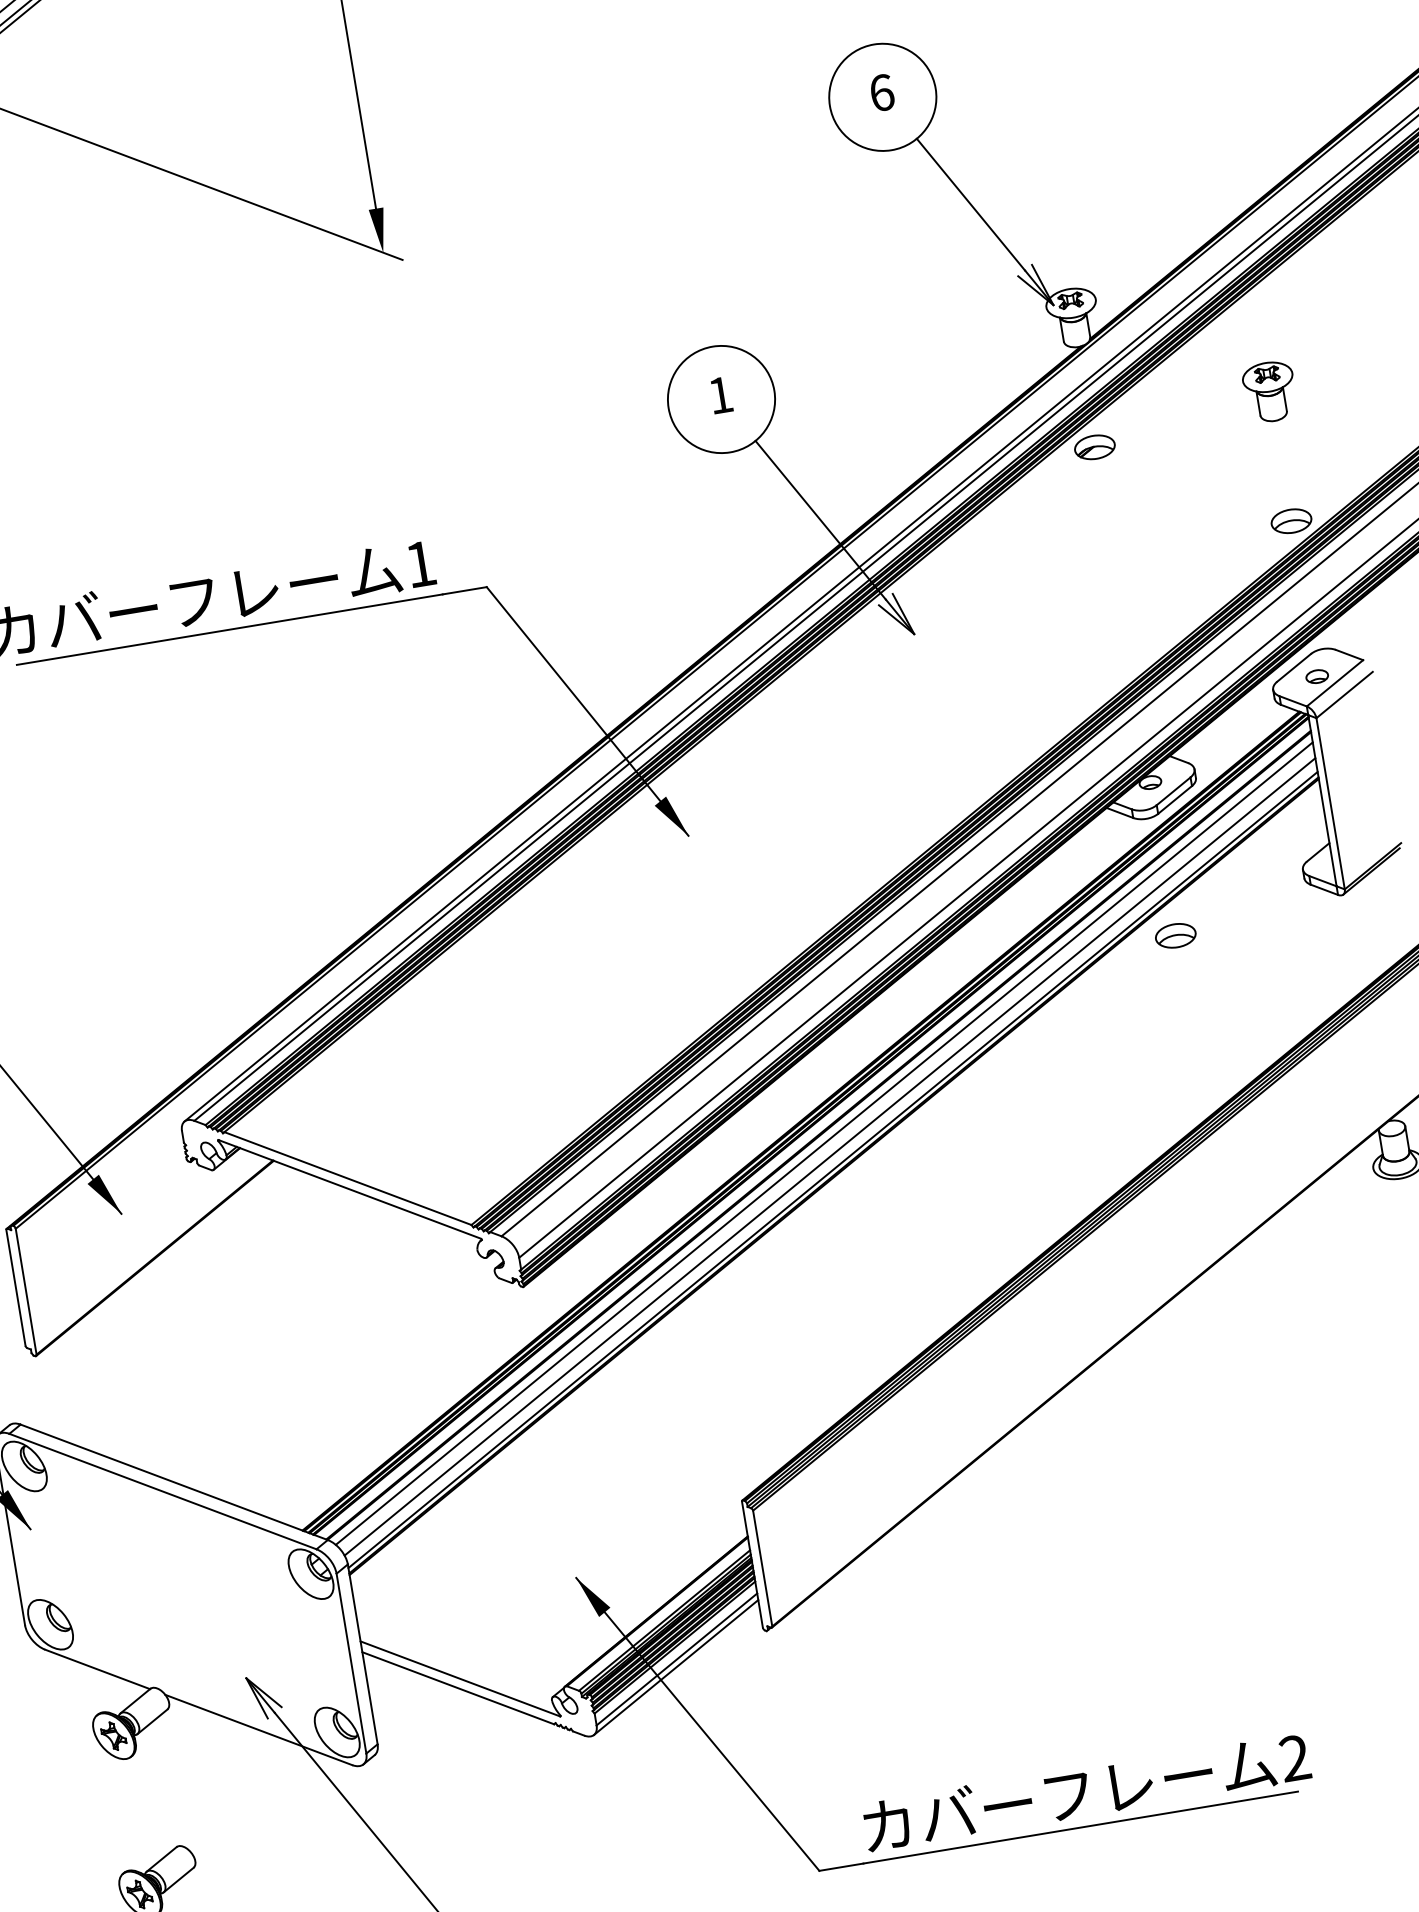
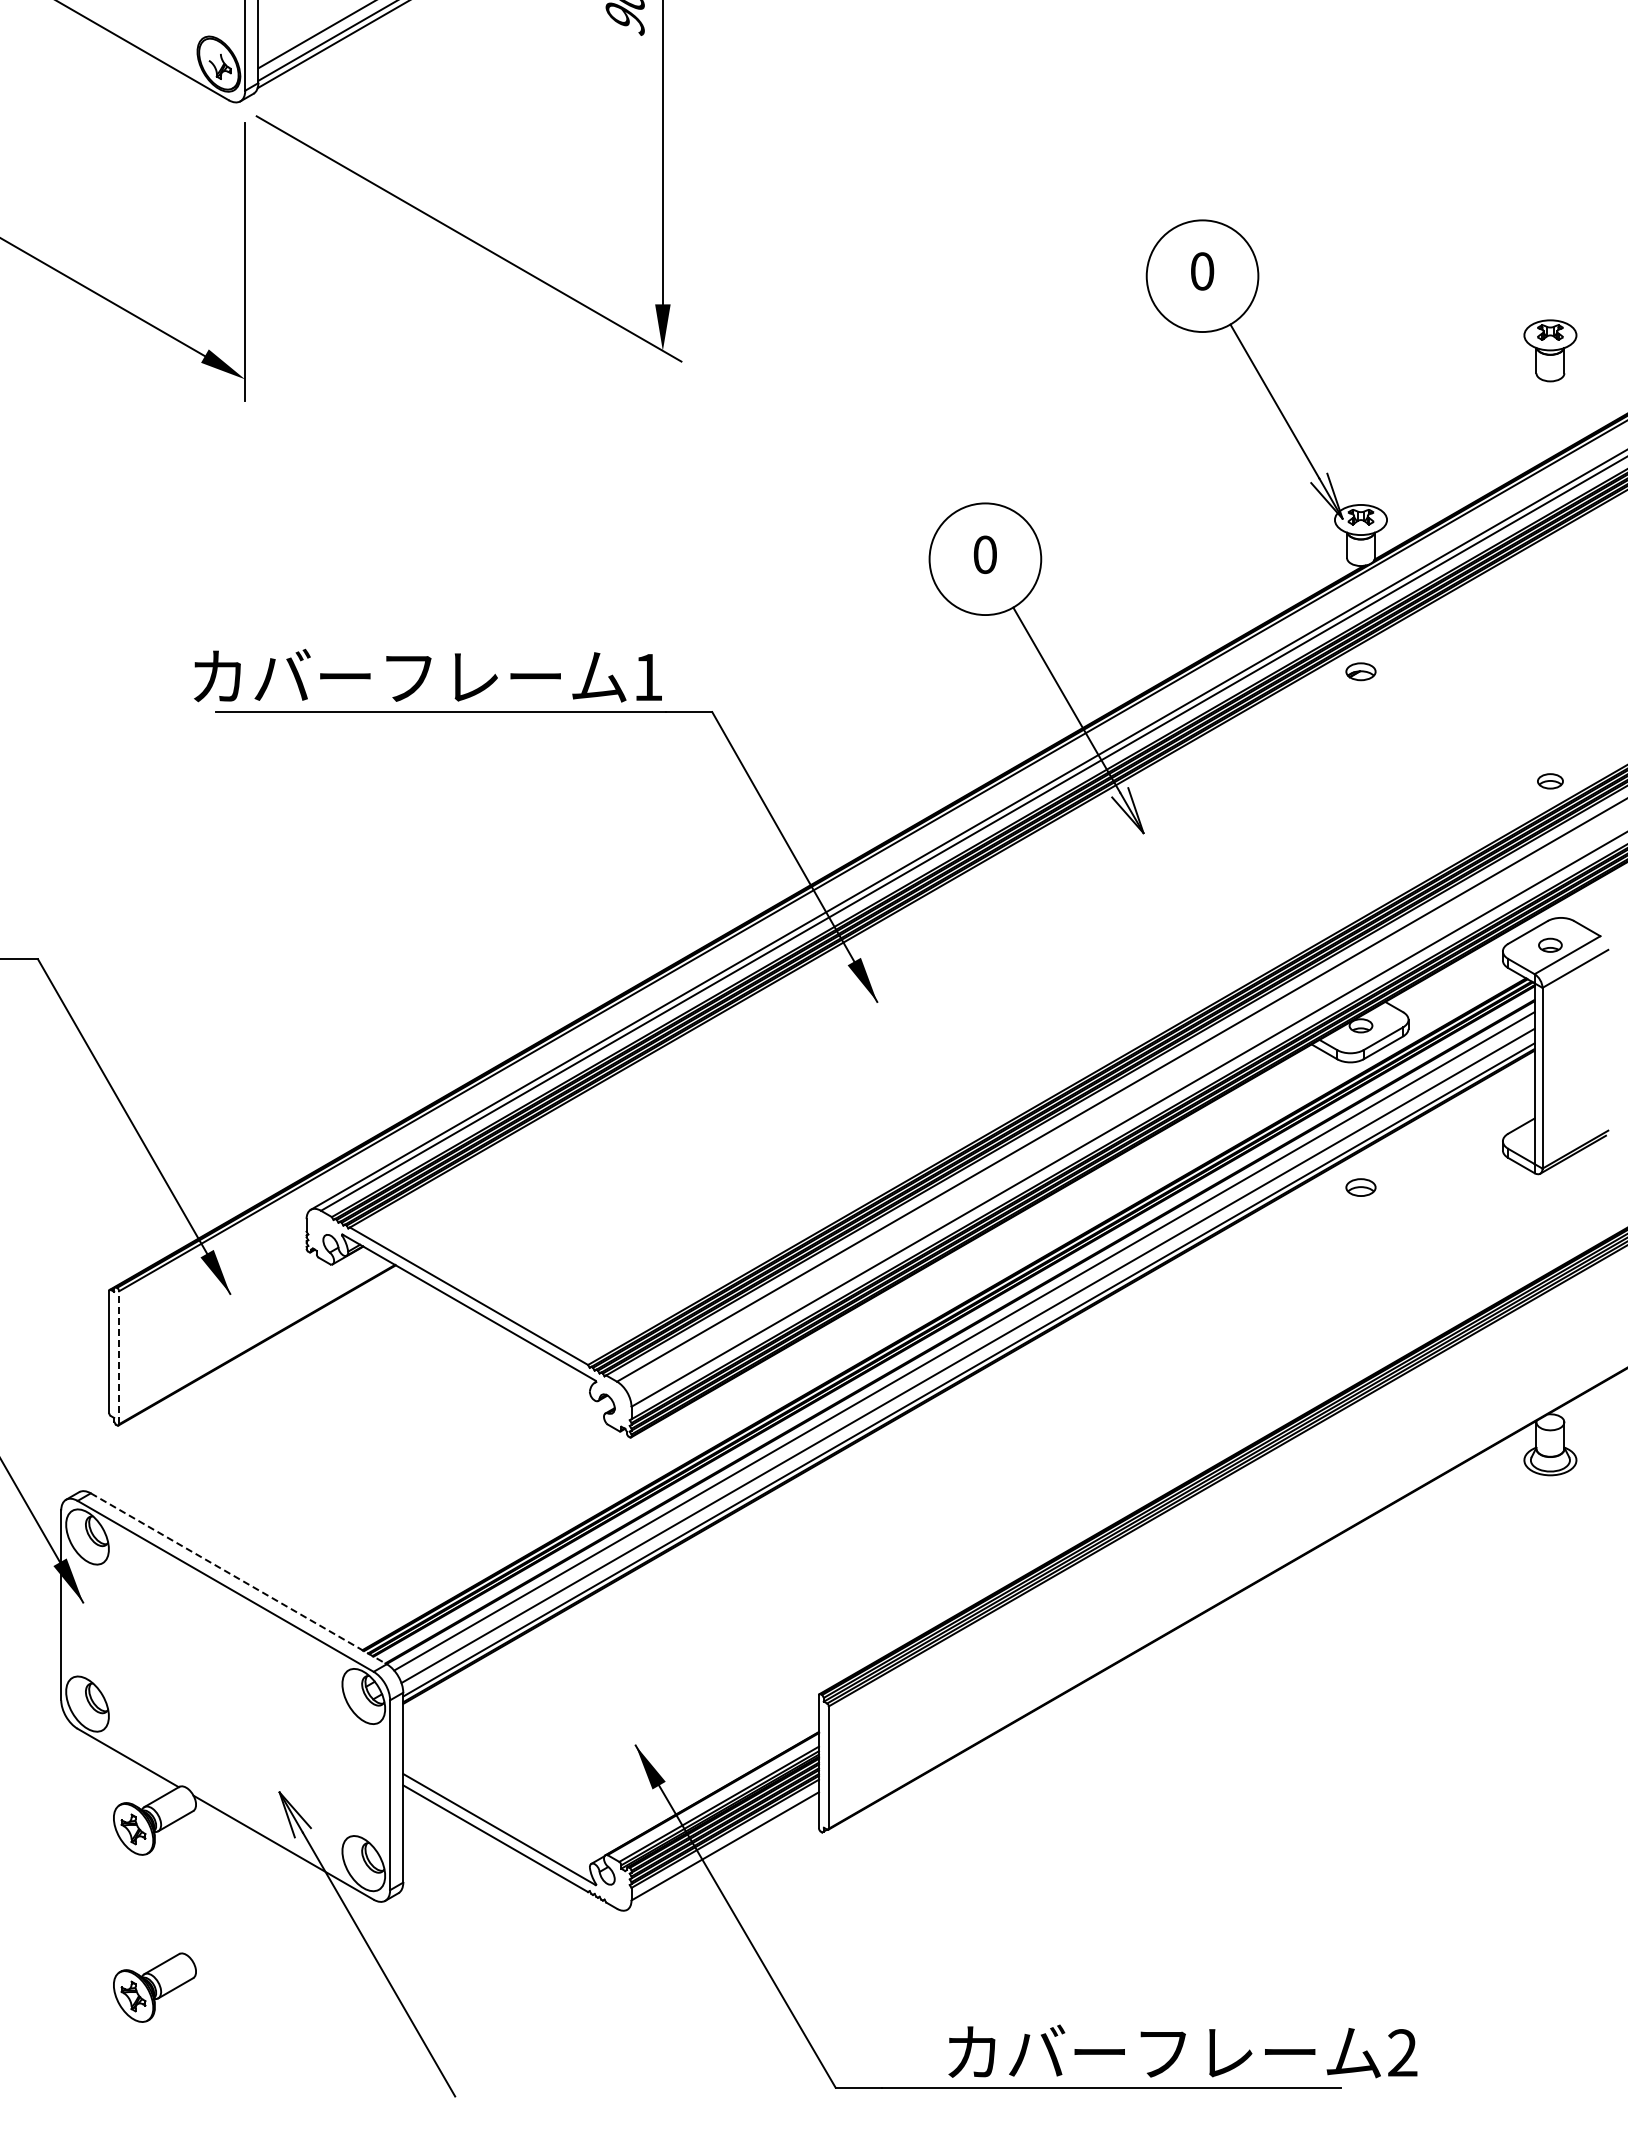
text: (882, 92) -> (1202, 271), 6 -> 0
part: (1270, 391) -> (1550, 350), moved
text: (719, 395) -> (984, 554), 1 -> 0
part: (1094, 447) -> (1360, 671), size x0.7
part: (1291, 521) -> (1550, 781), size x0.6
part: (1175, 935) -> (1360, 1187), size x0.7
line: (26, 1291) -> (119, 1357), solid -> dashed
line: (173, 1482) -> (238, 1578), solid -> dashed
line: (675, 1667) -> (722, 1854), removed
text: (1086, 1791) -> (1182, 2051), moved

